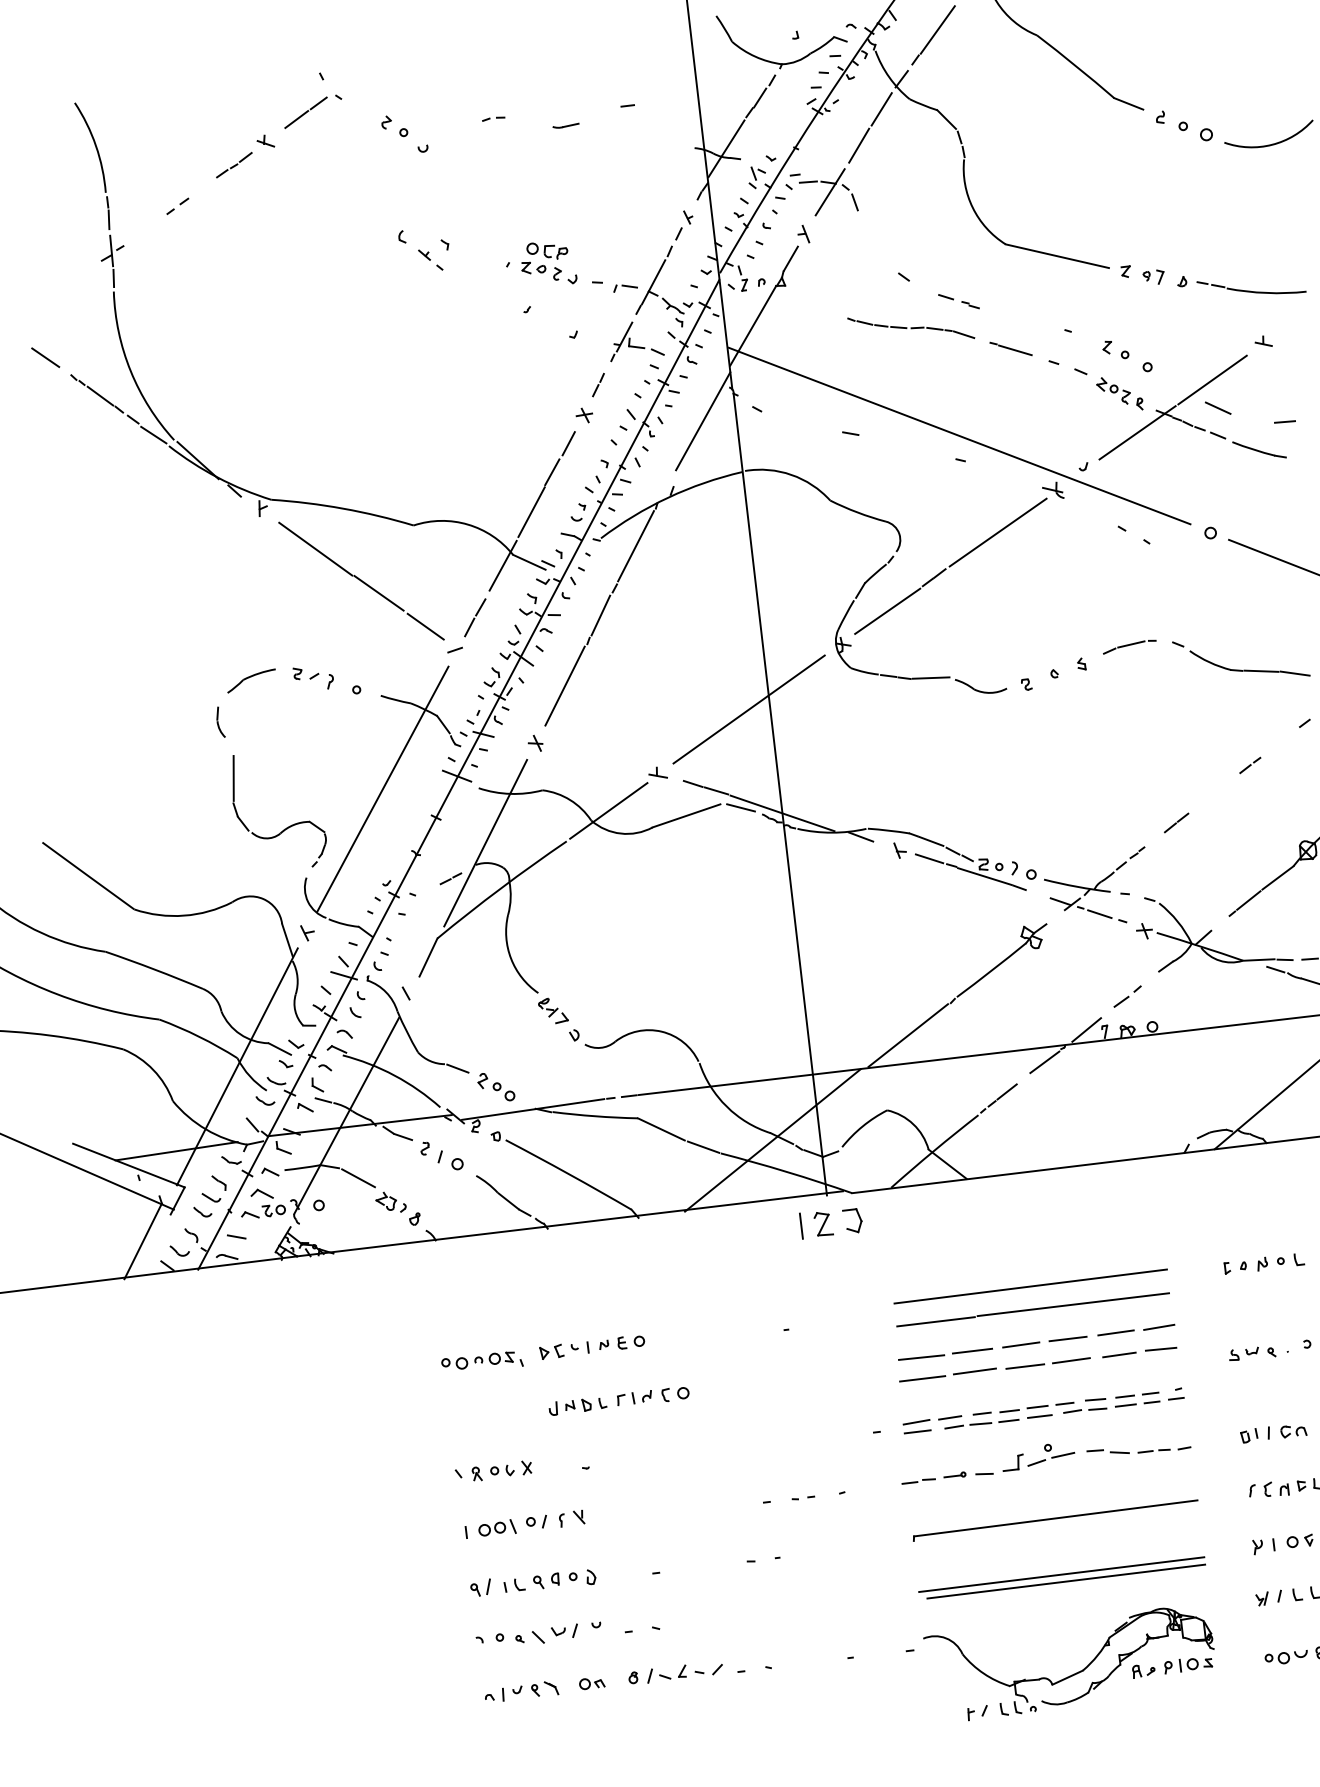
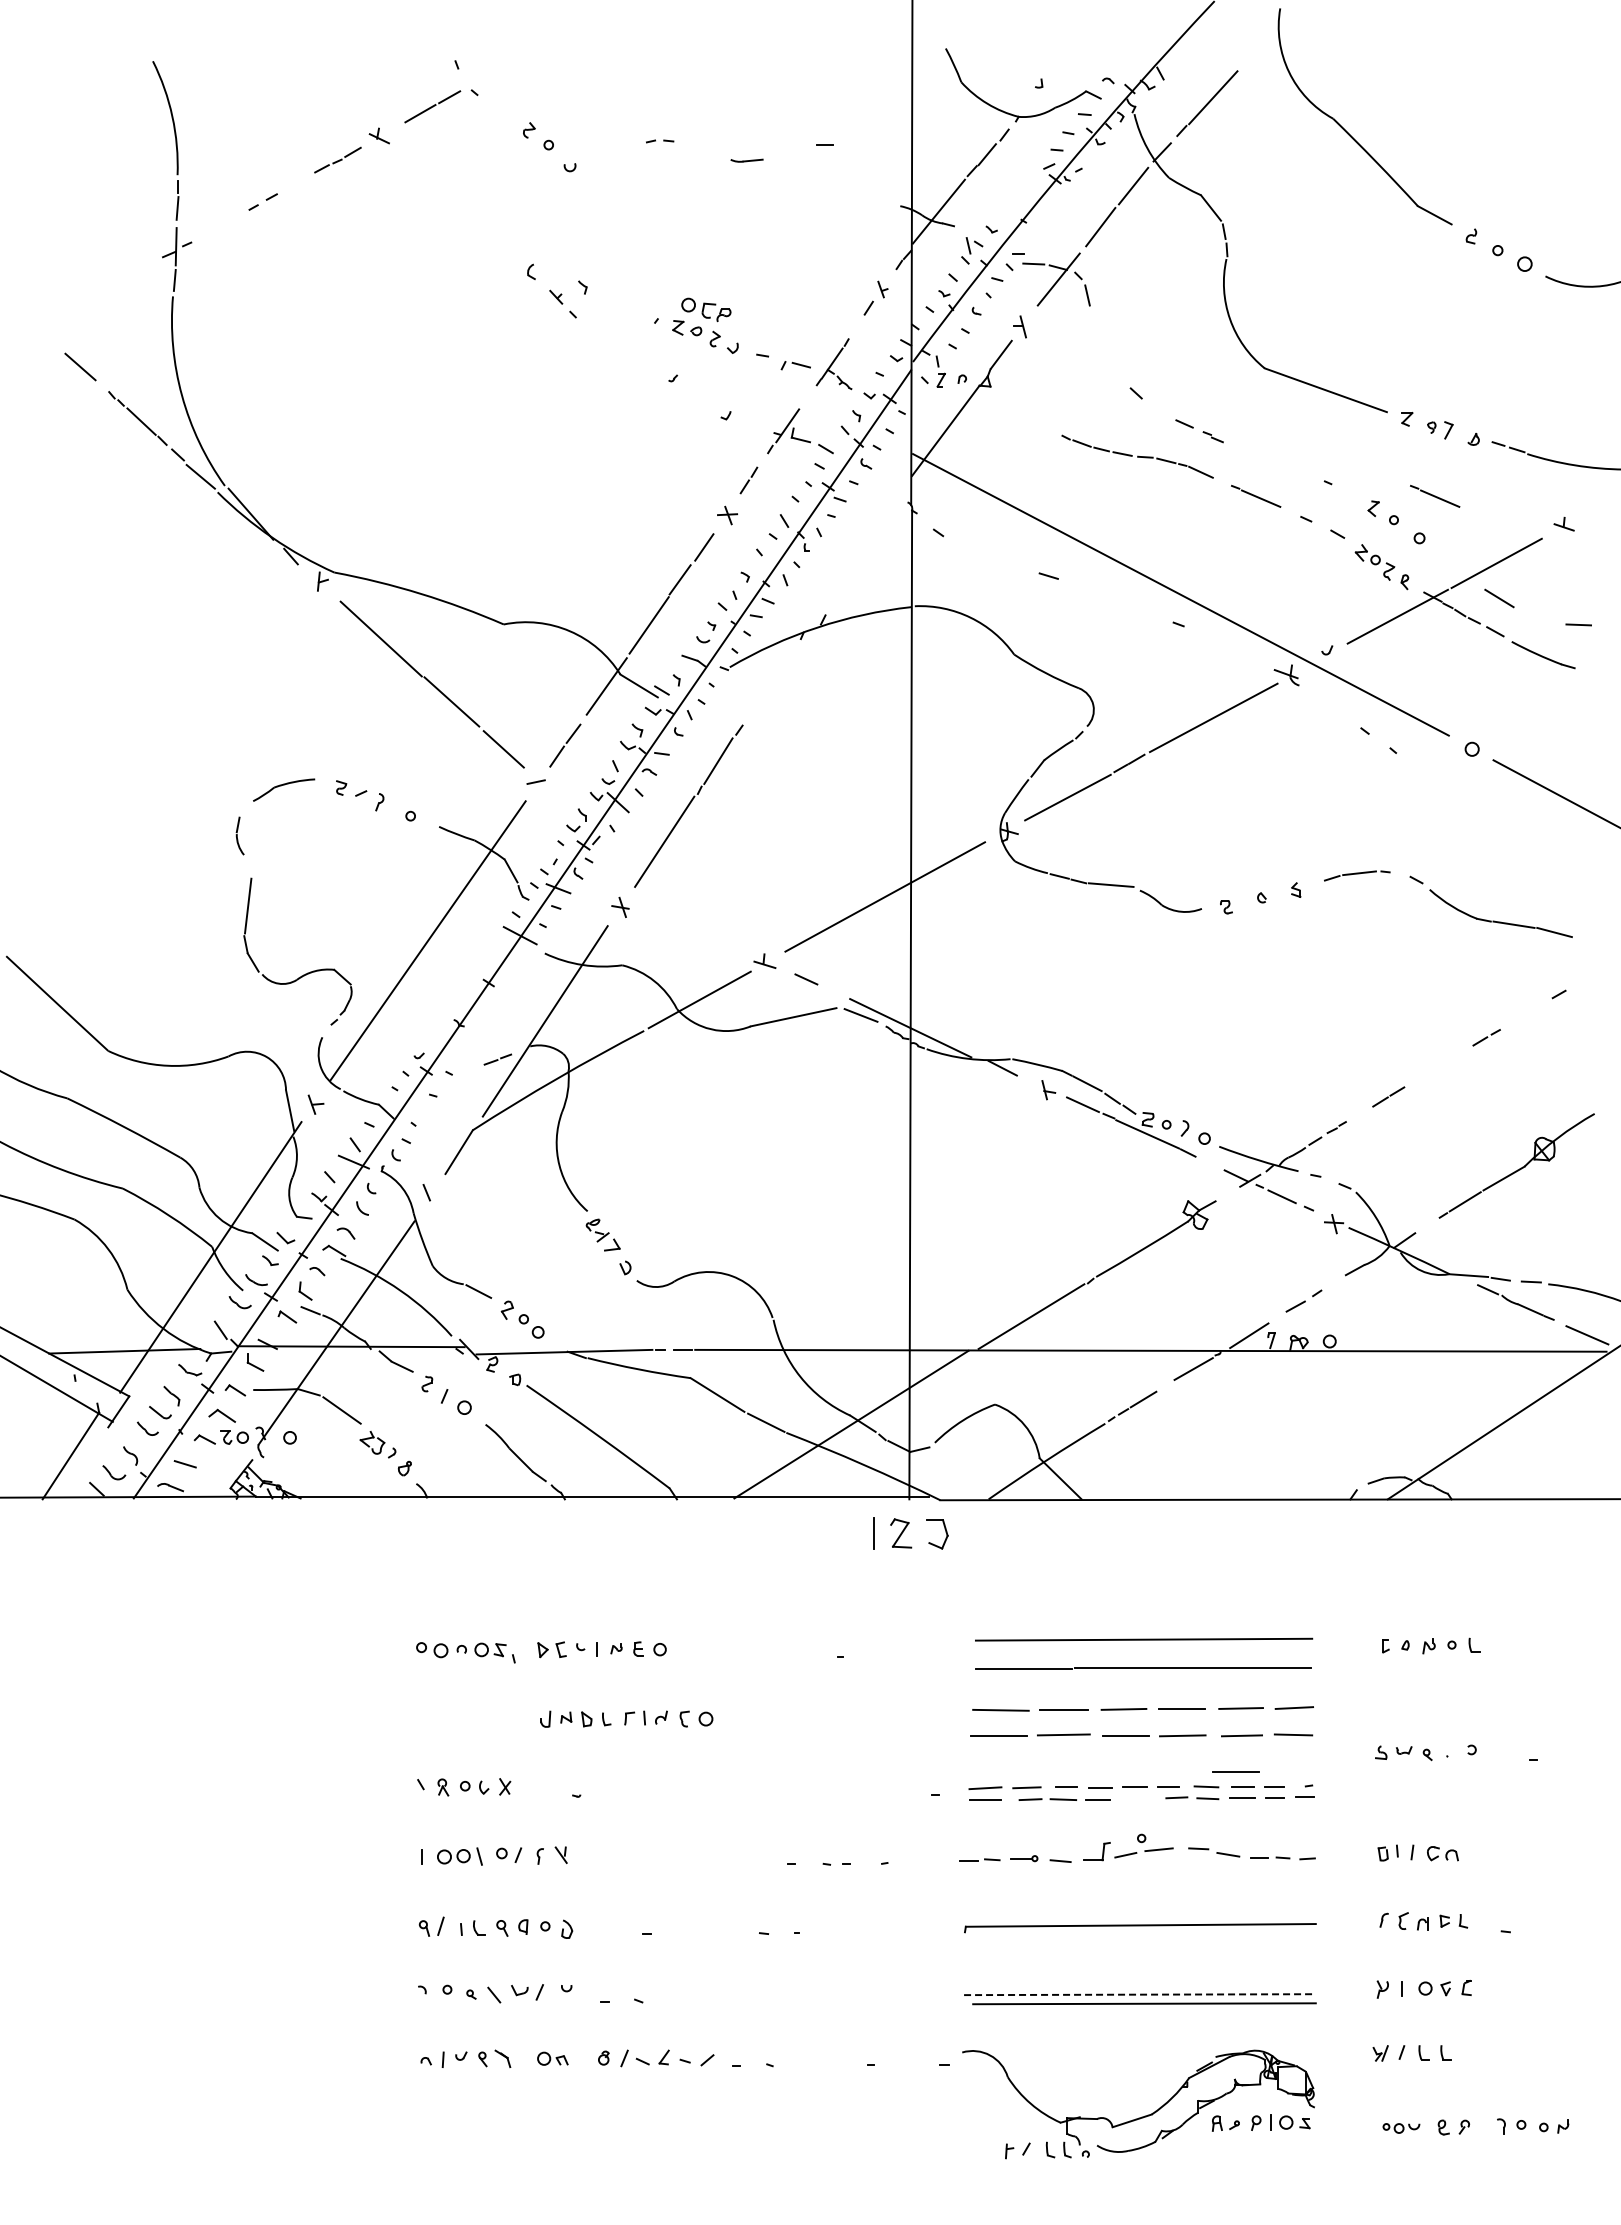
part: (655, 282) -> (833, 363), size x0.6
line: (1156, 331) -> (1435, 496), added
line: (703, 421) -> (871, 539), removed
line: (636, 545) -> (771, 681), removed
line: (716, 791) -> (833, 991), removed
line: (1117, 1384) -> (1235, 1771), added
line: (1039, 1416) -> (1135, 1799), removed
line: (1061, 1574) -> (1139, 1994), solid -> dashed
part: (1286, 1657) -> (1401, 2128), size x0.7

